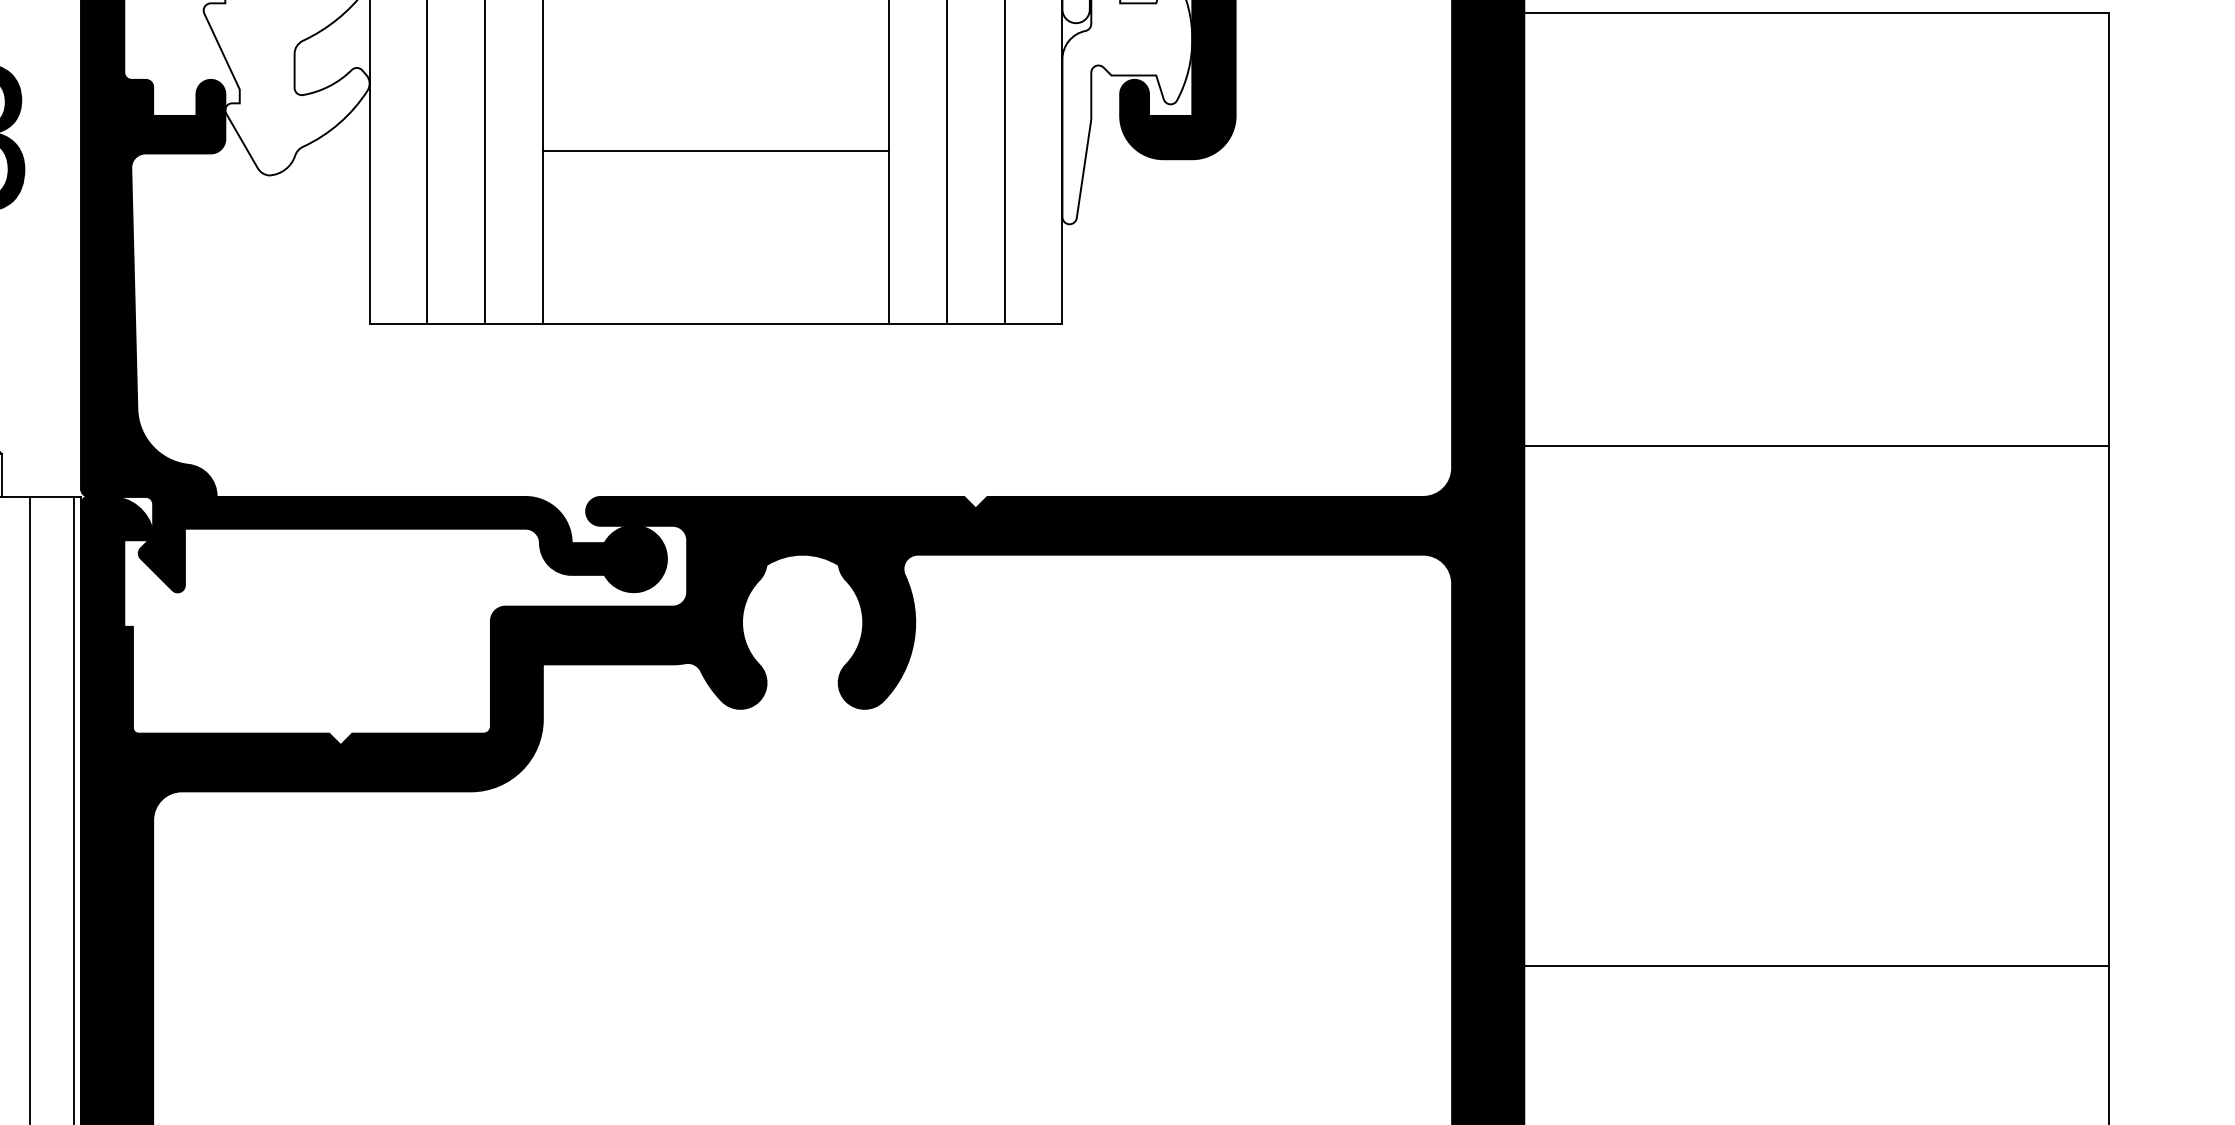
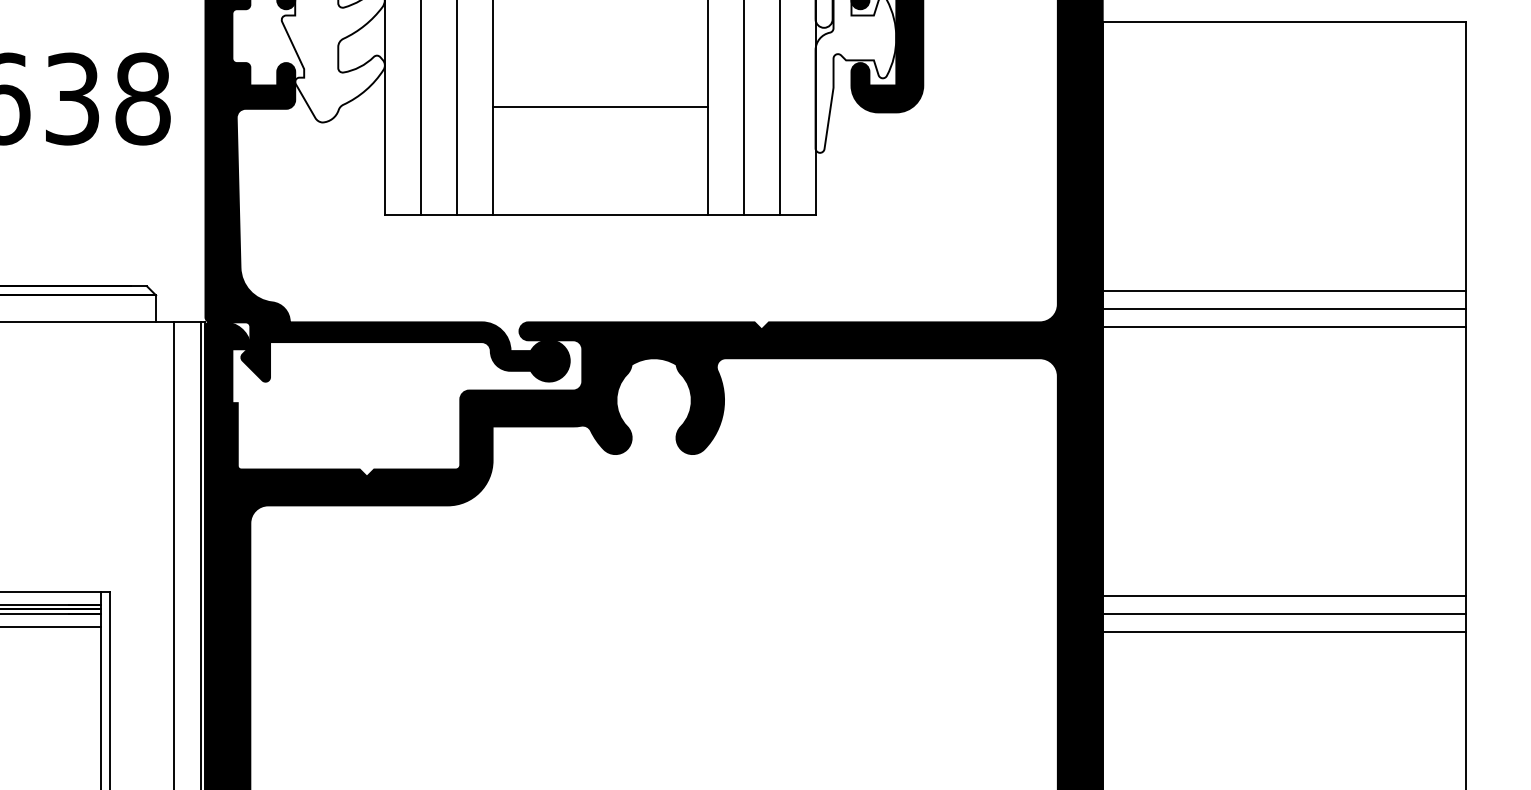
line: (1816, 474) -> (1284, 308), added
line: (1816, 503) -> (1284, 326), added
line: (1816, 936) -> (1284, 595), added
line: (1816, 994) -> (1284, 631), added

